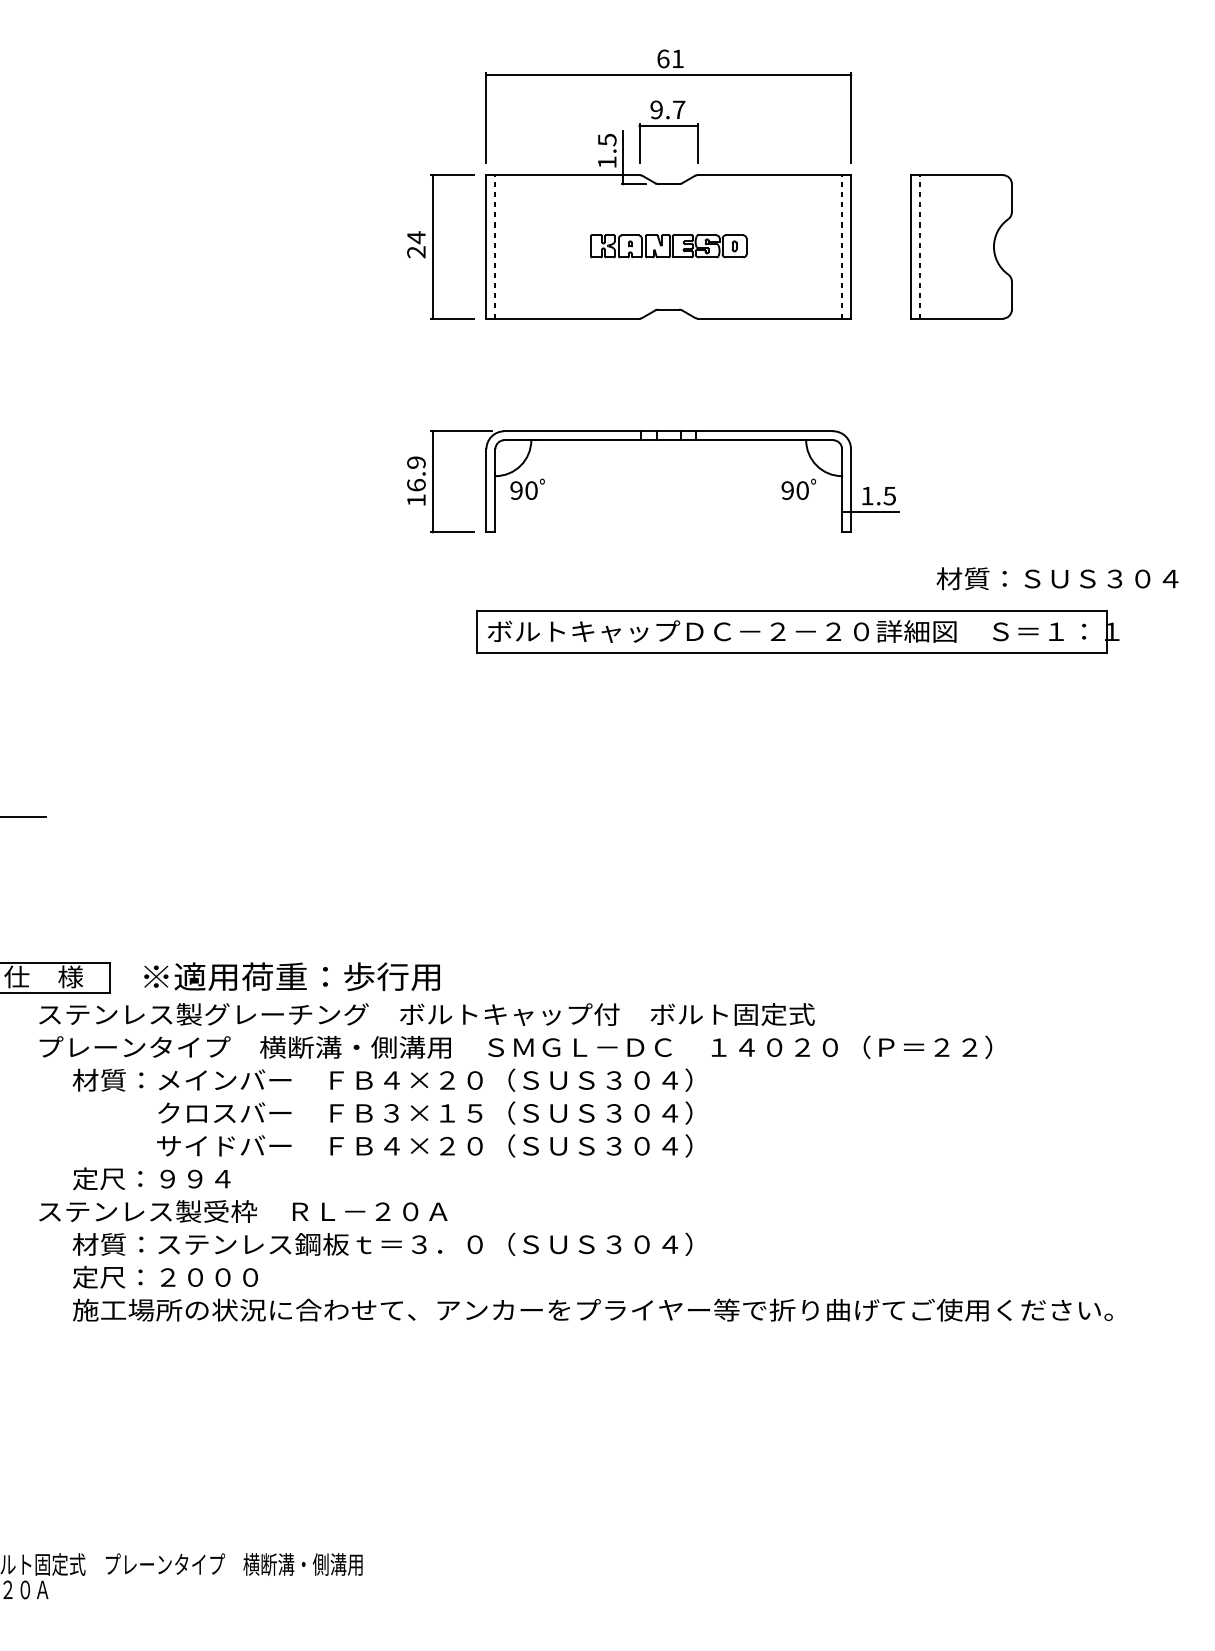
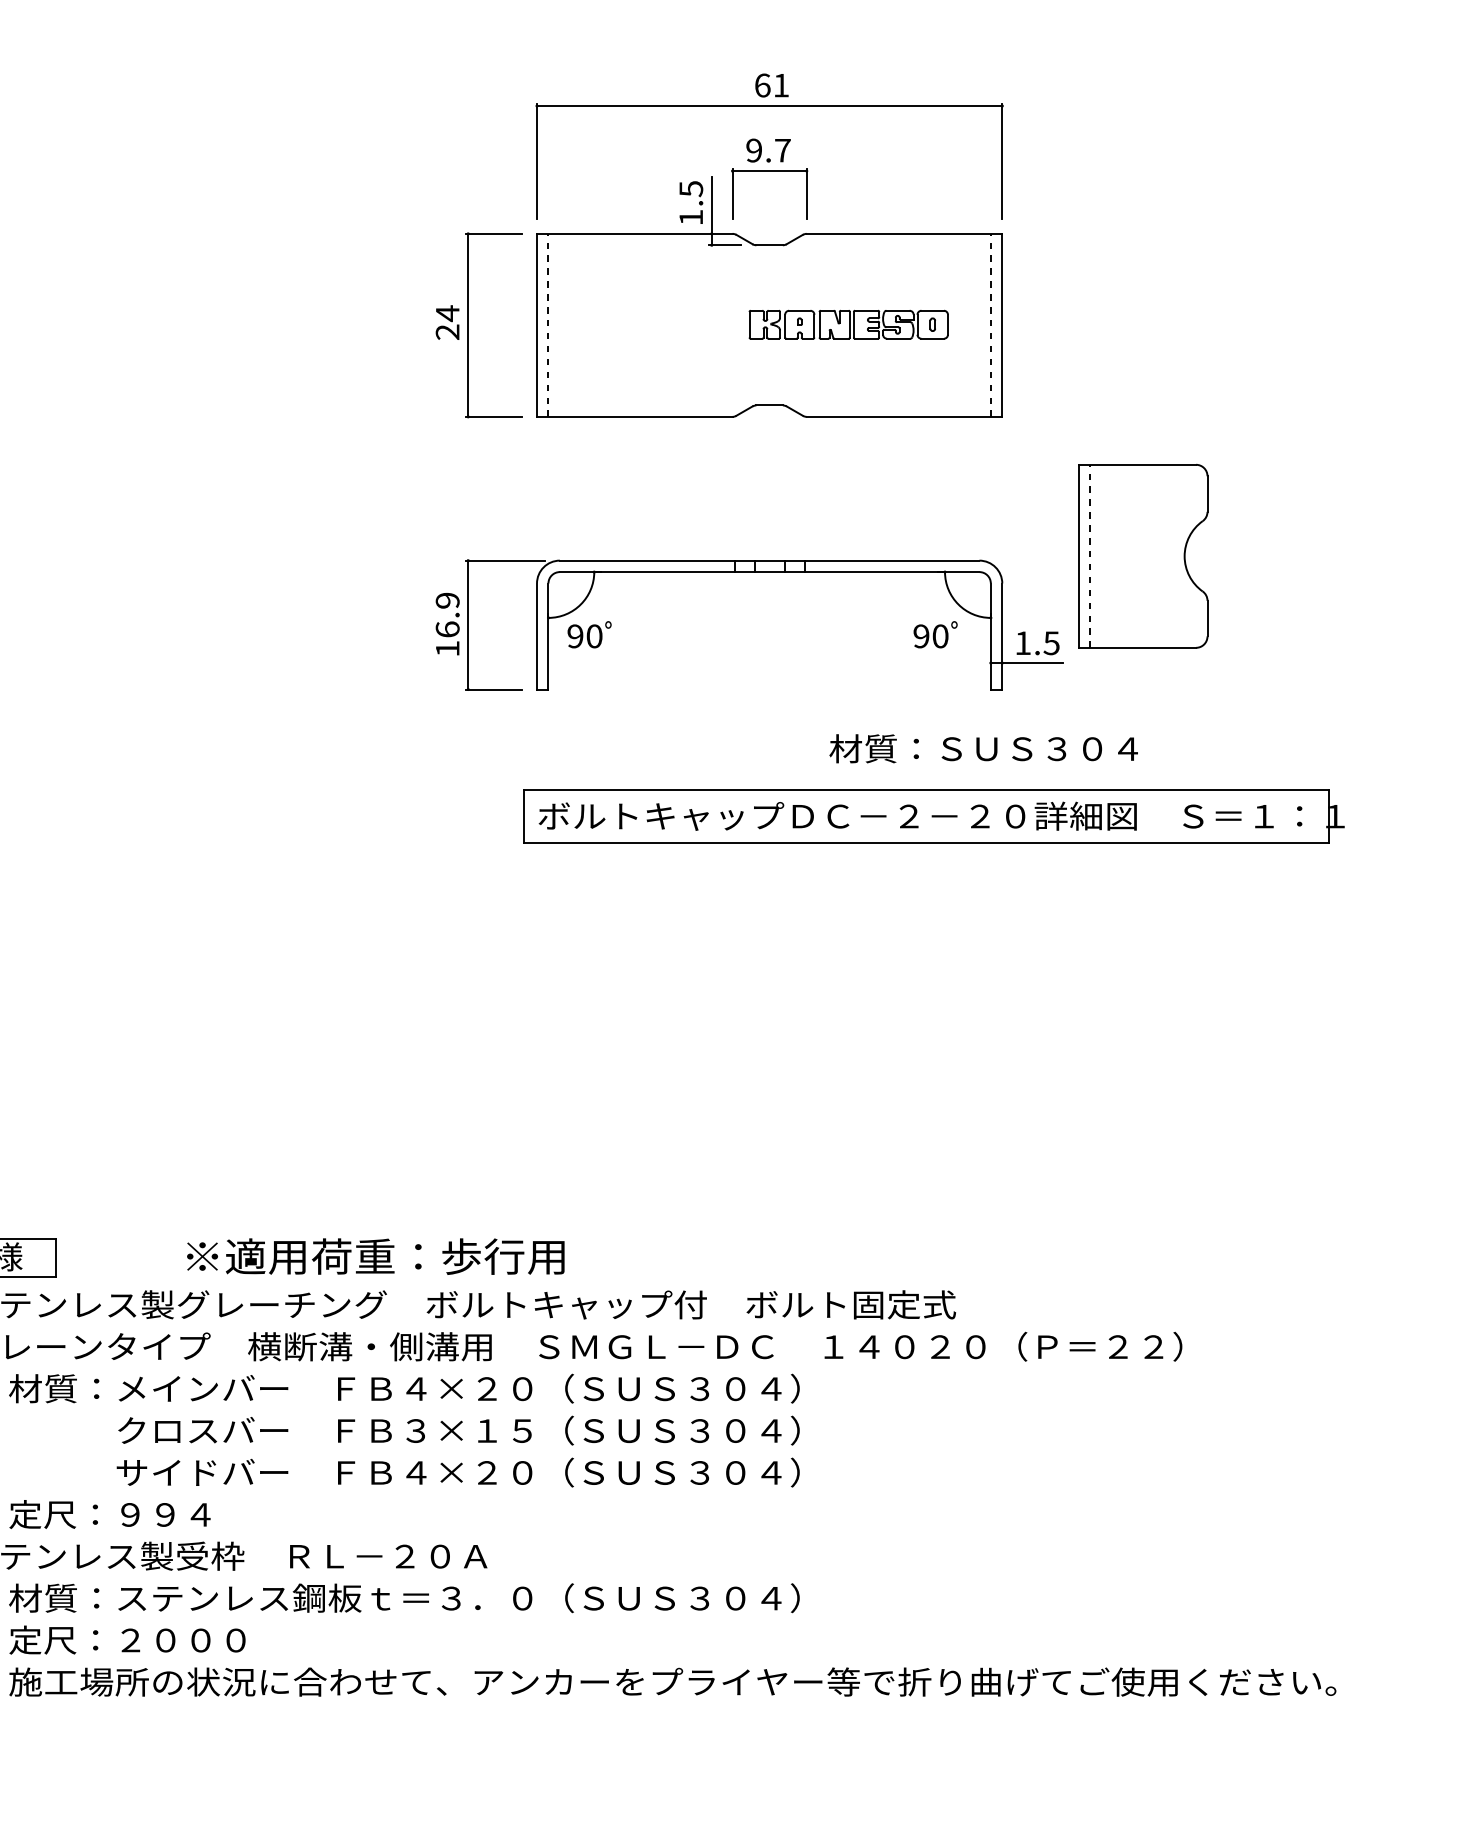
part: (668, 246) -> (848, 324), moved
part: (961, 246) -> (1143, 555), moved
text: (1057, 578) -> (983, 748), moved
text: (291, 976) -> (375, 1256), moved

